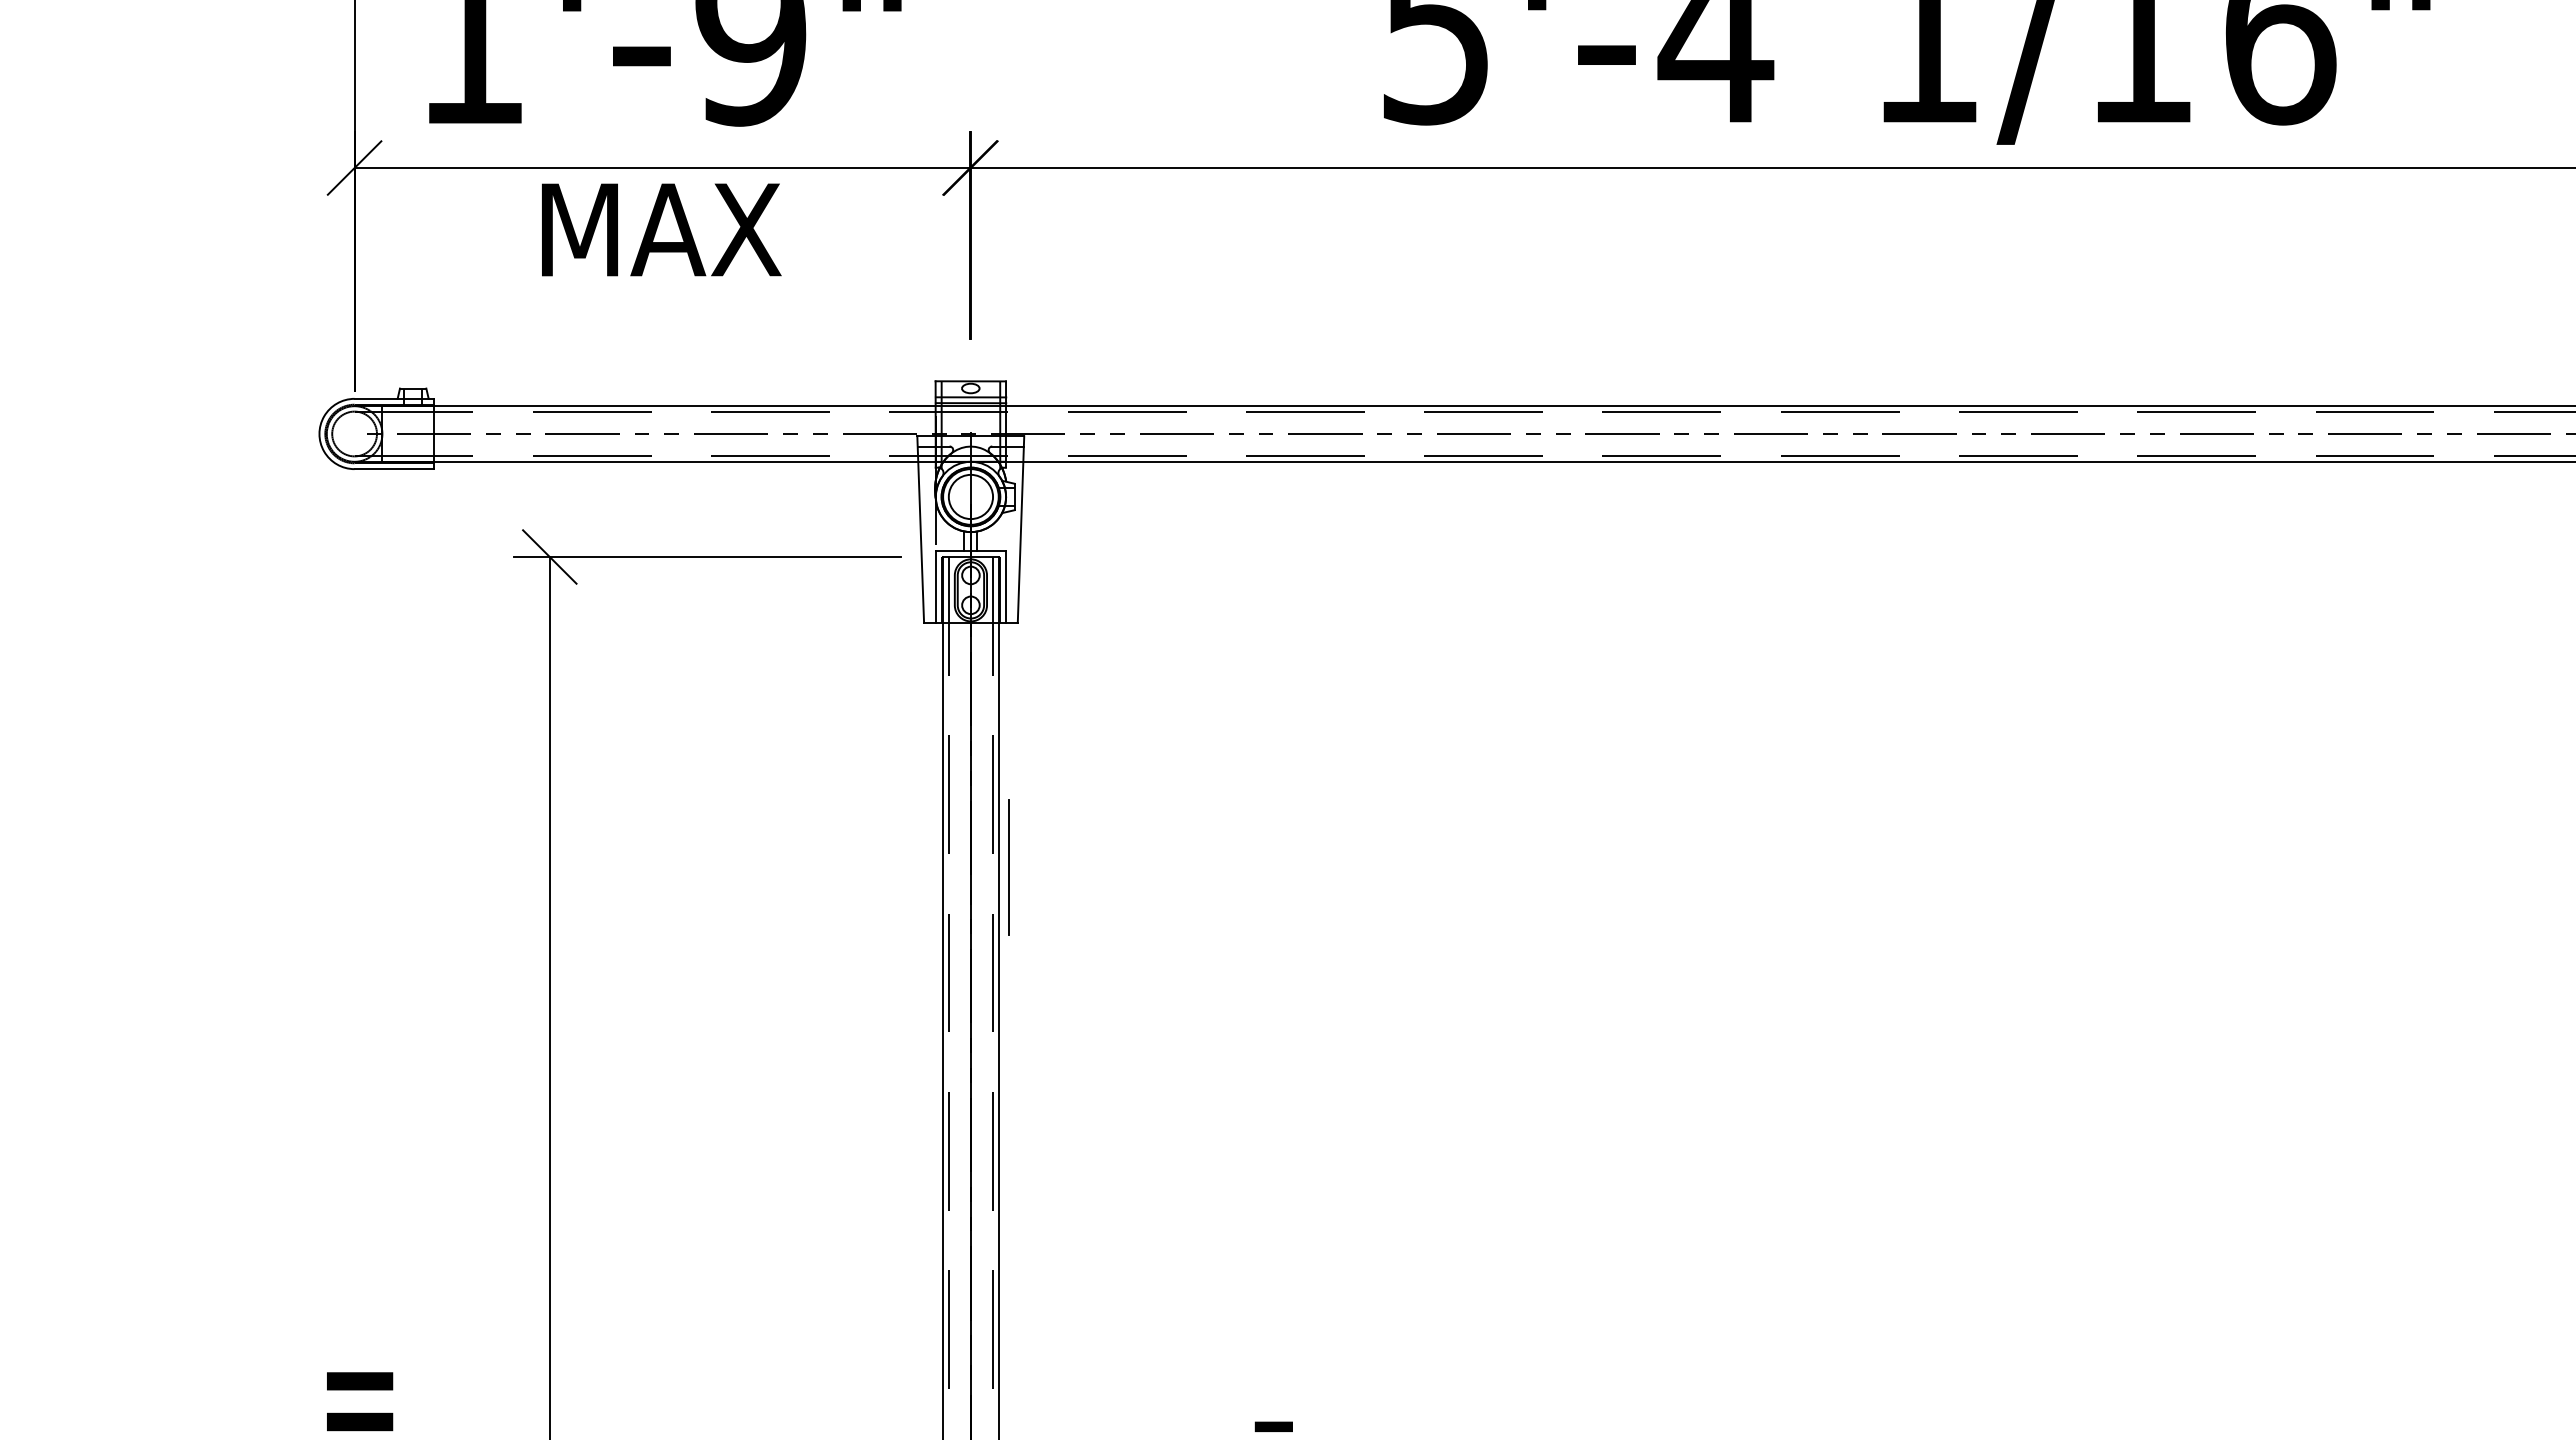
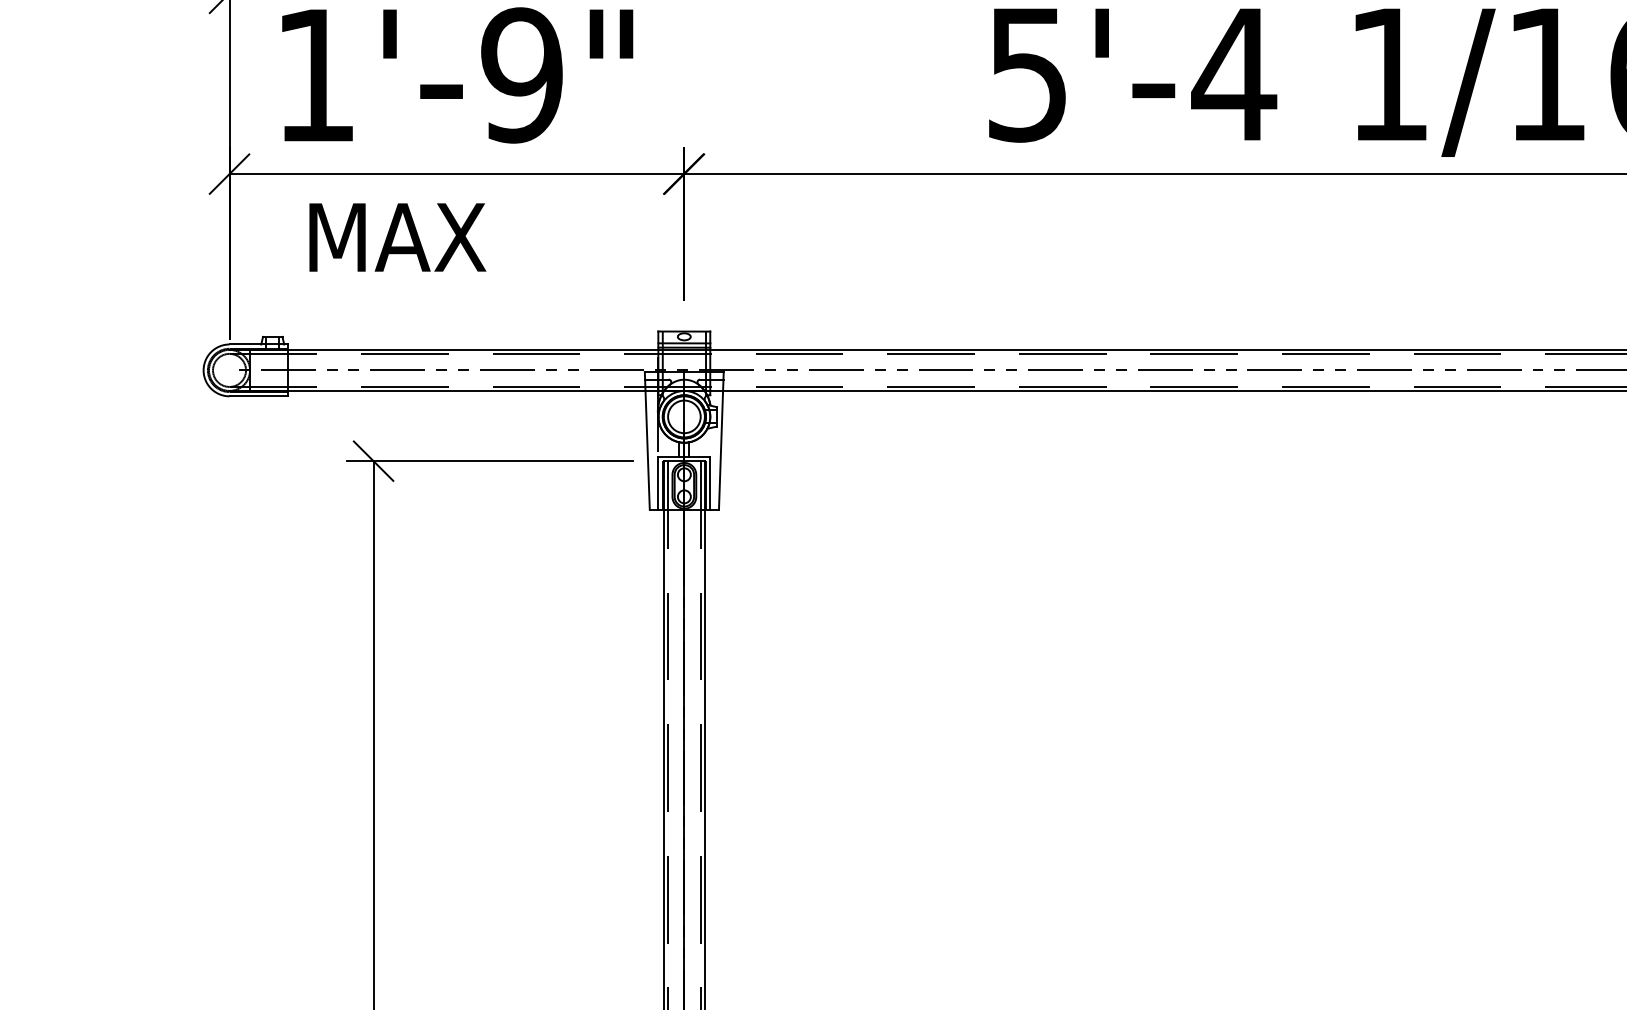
text: (661, 229) -> (397, 237), moved
line: (1009, 866) -> (712, 689), removed

